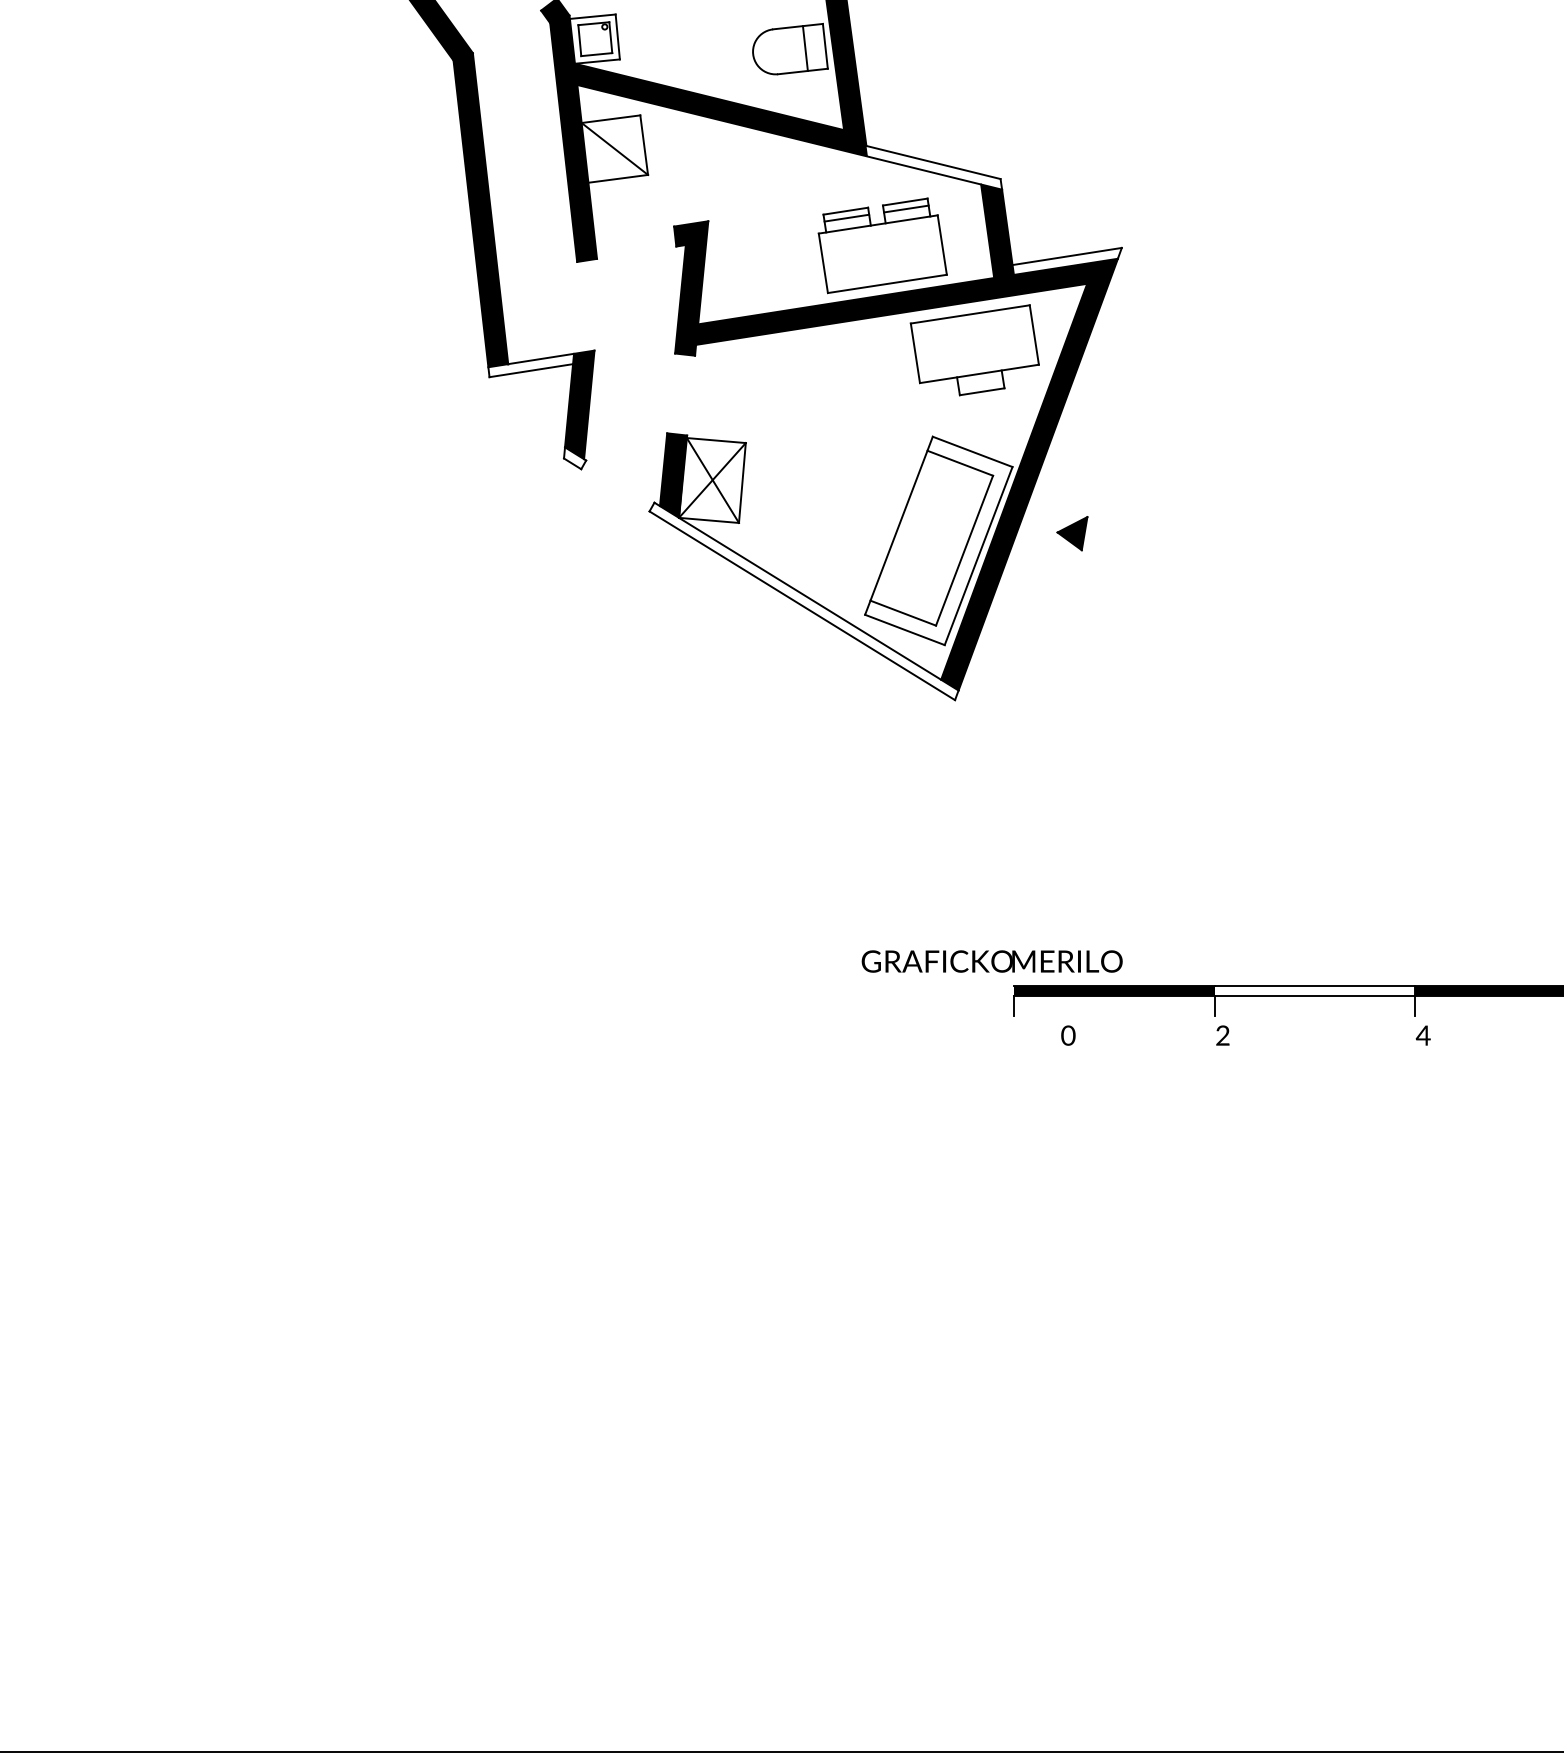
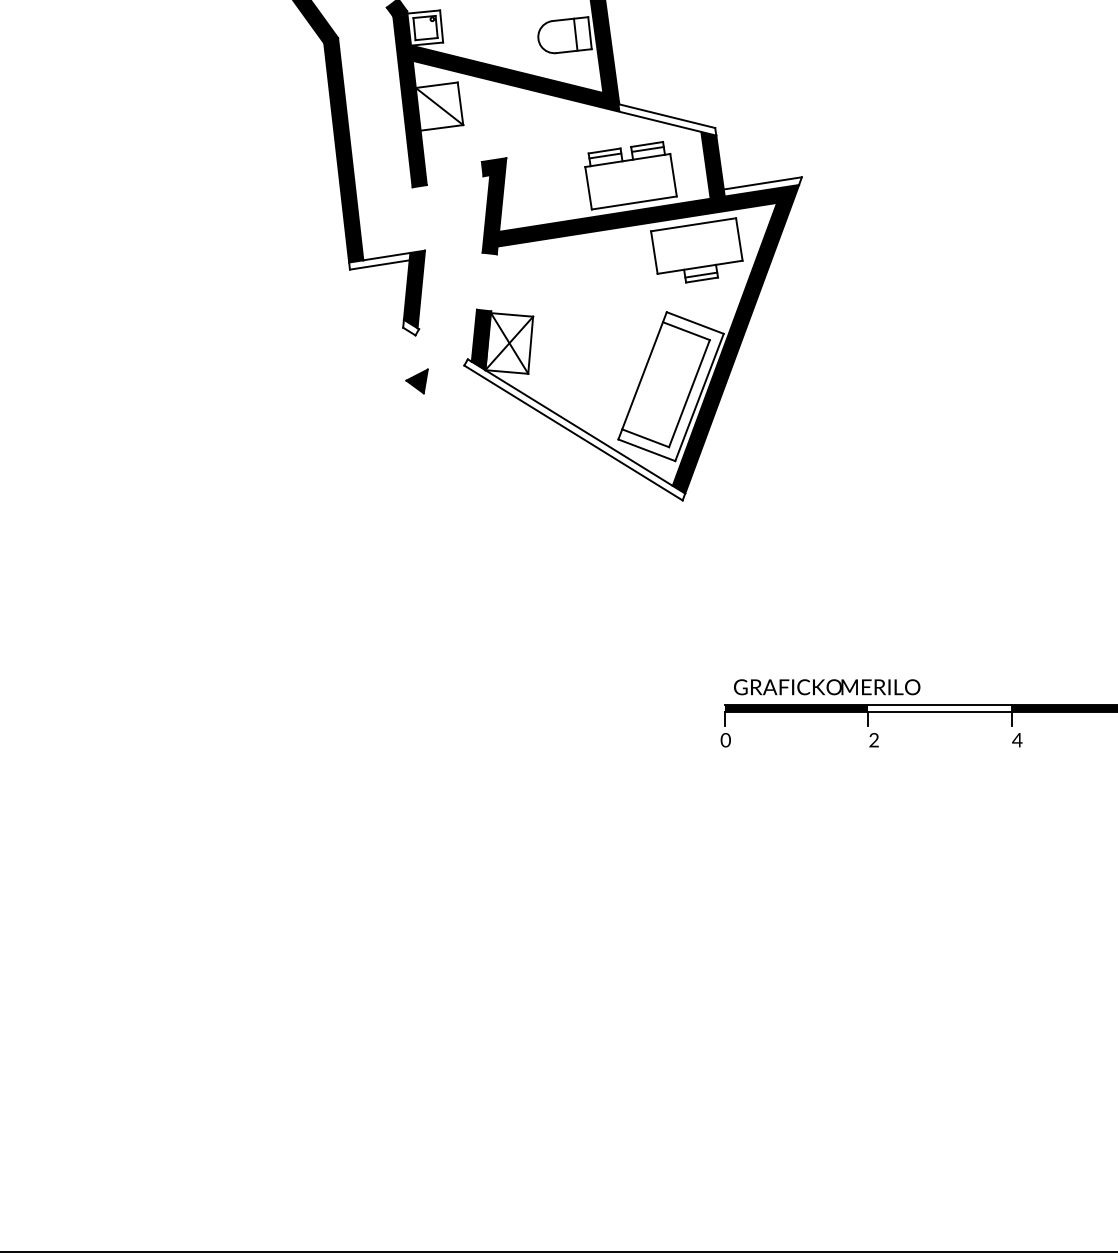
line: (980, 384) -> (700, 274), added
part: (1072, 533) -> (417, 381), moved
text: (991, 961) -> (826, 687), moved
text: (1068, 1035) -> (725, 740), moved

